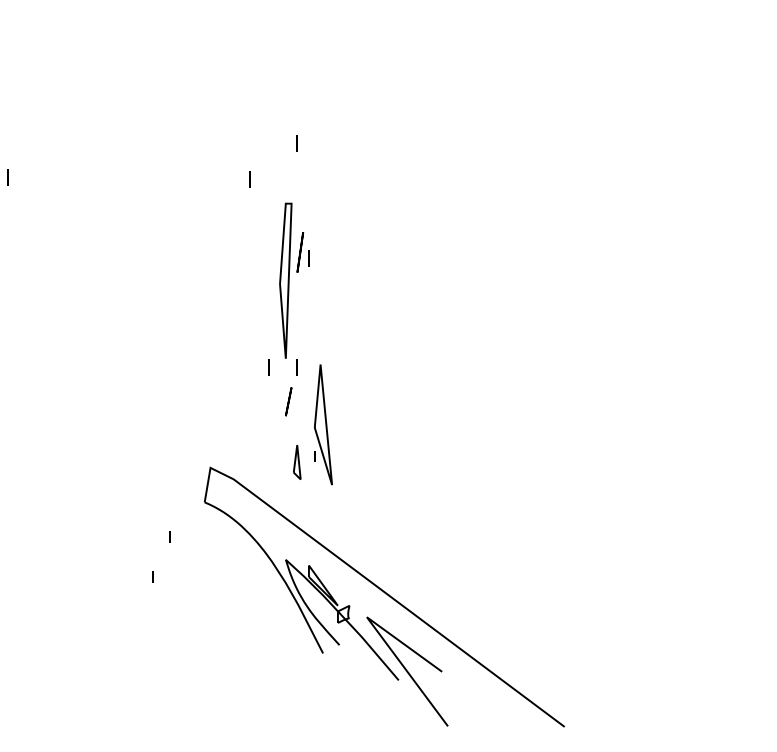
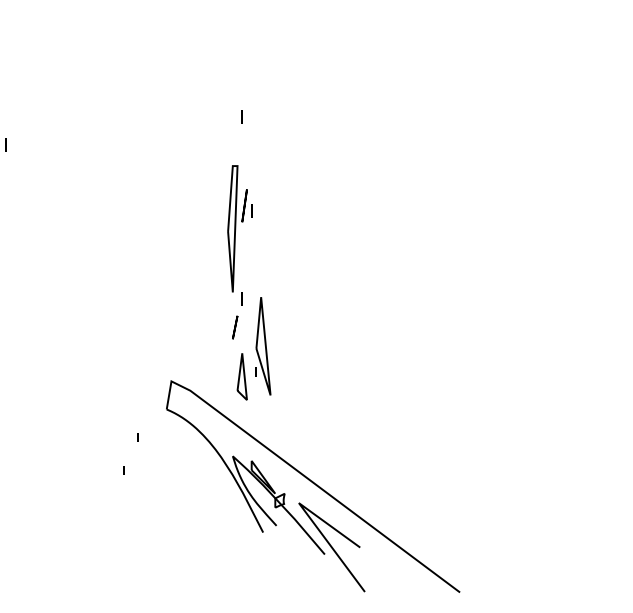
line: (249, 179) -> (203, 146), removed
line: (268, 367) -> (218, 299), removed
part: (296, 462) -> (241, 376), size x1.67

